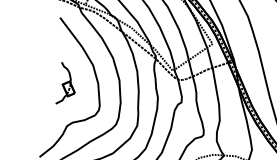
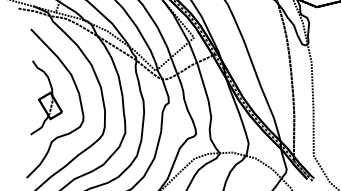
part: (67, 83) -> (46, 97), size x1.67

